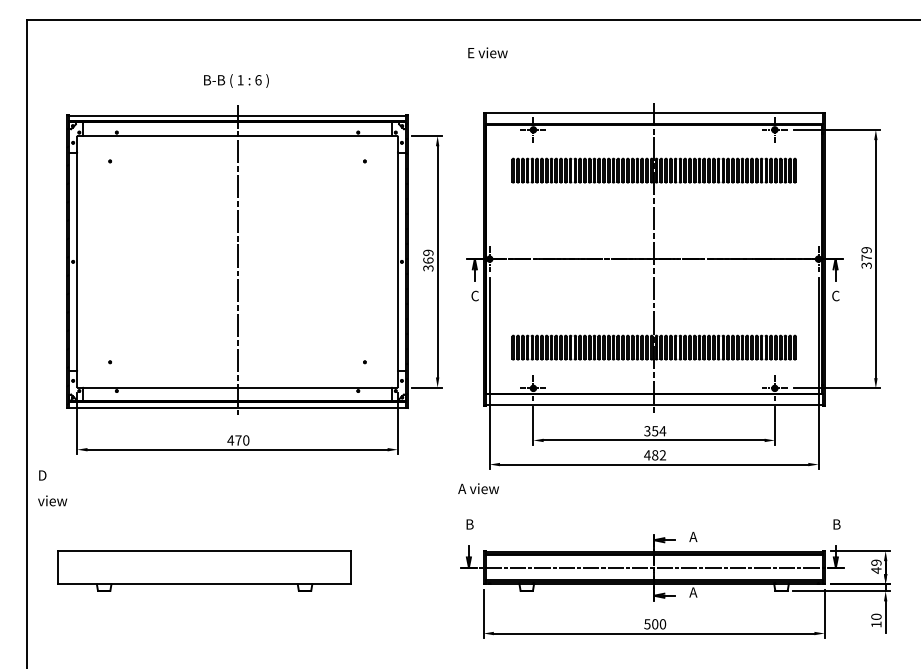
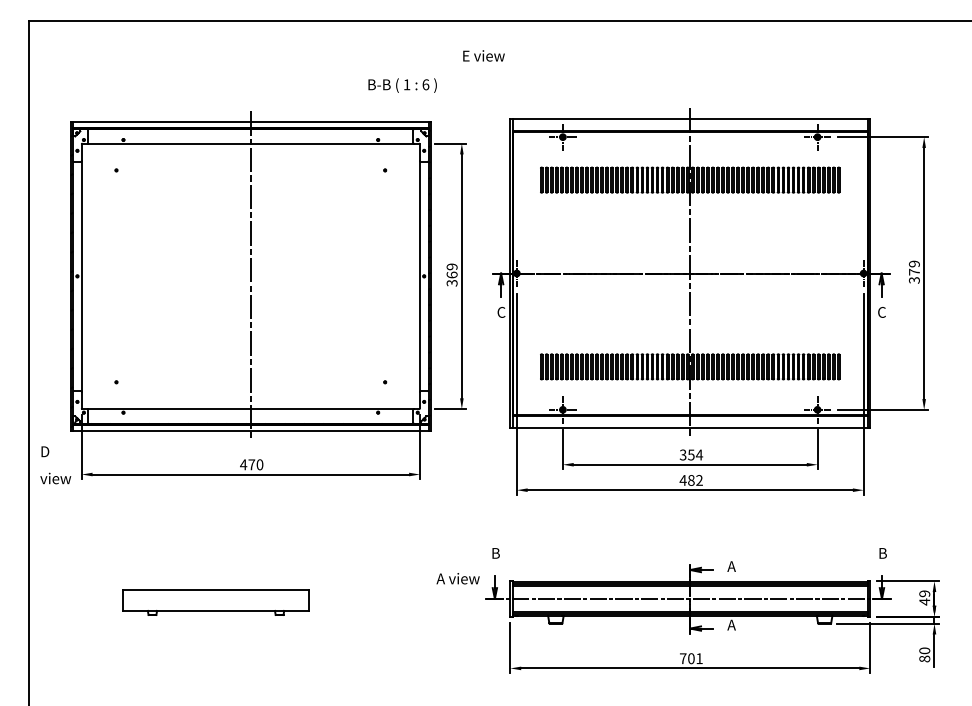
text: (487, 52) -> (483, 55), moved
text: (236, 80) -> (402, 85), moved
text: (52, 488) -> (55, 465), moved
text: (478, 488) -> (457, 578), moved
part: (204, 571) -> (215, 602), size x0.6
text: (654, 624) -> (690, 658), 500 -> 701
text: (876, 624) -> (924, 658), 10 -> 80

